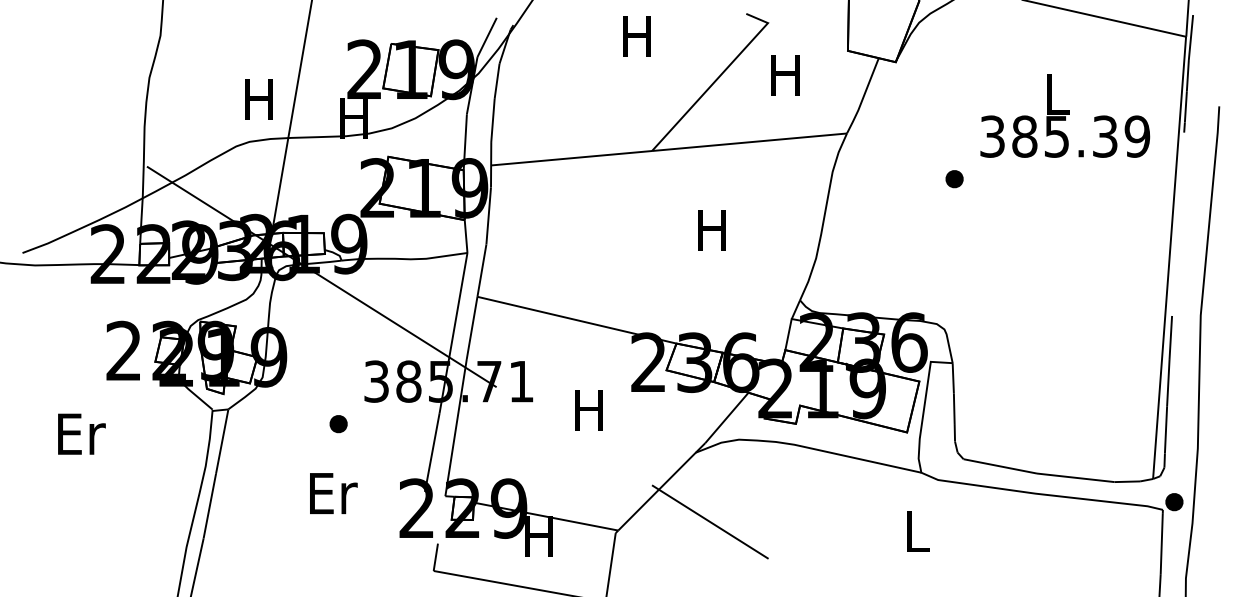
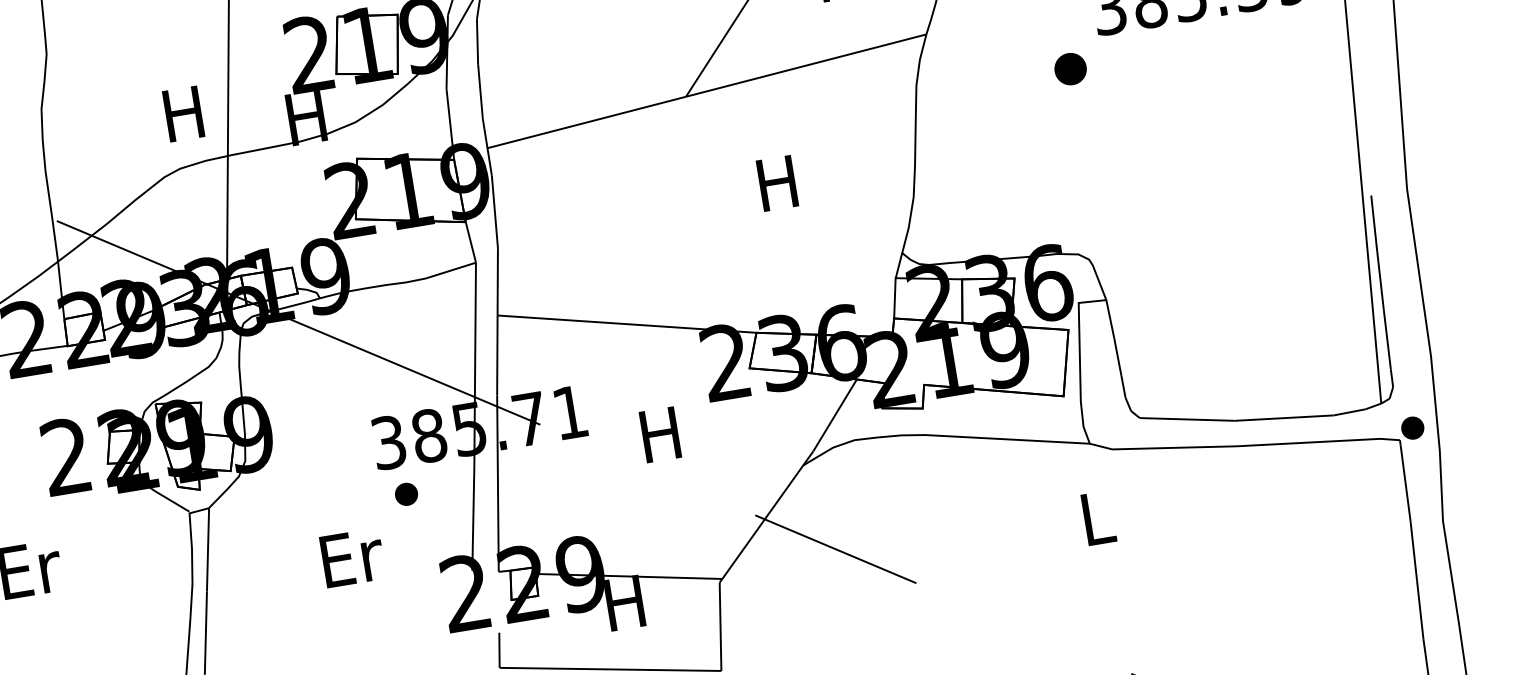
part: (954, 179) -> (1070, 69), size x1.4
part: (338, 424) -> (406, 494), moved
text: (333, 493) -> (352, 557), moved

